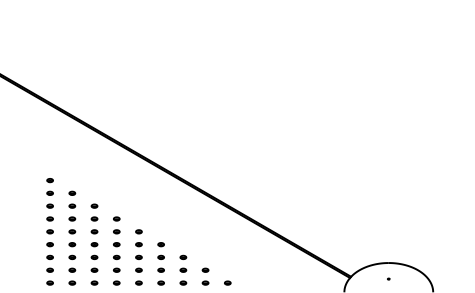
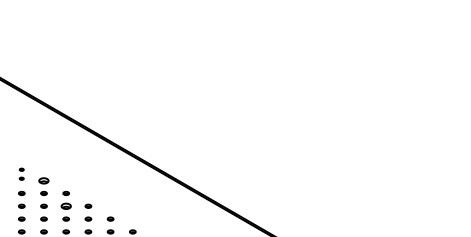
part: (49, 186) -> (21, 173), size x0.7
part: (72, 192) -> (44, 179), size x1.6
part: (94, 218) -> (66, 205), size x1.6

